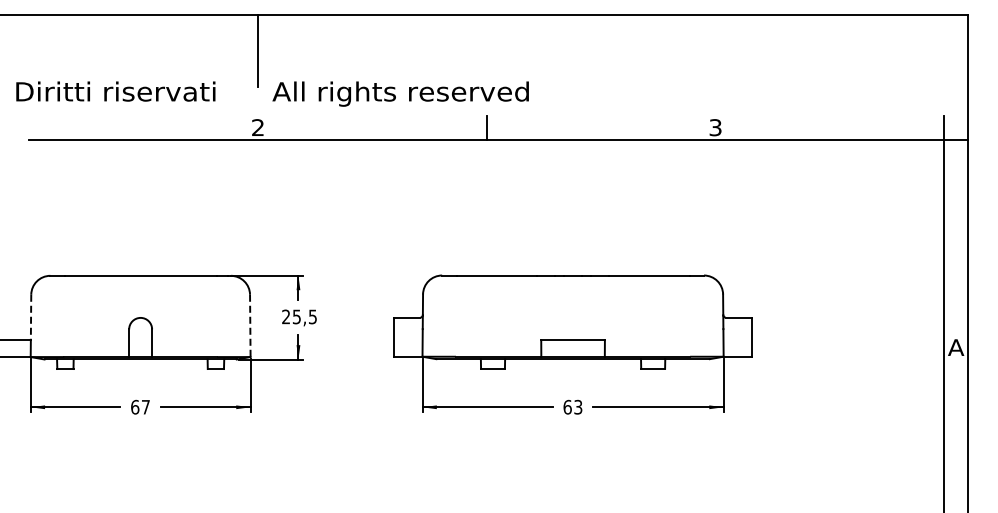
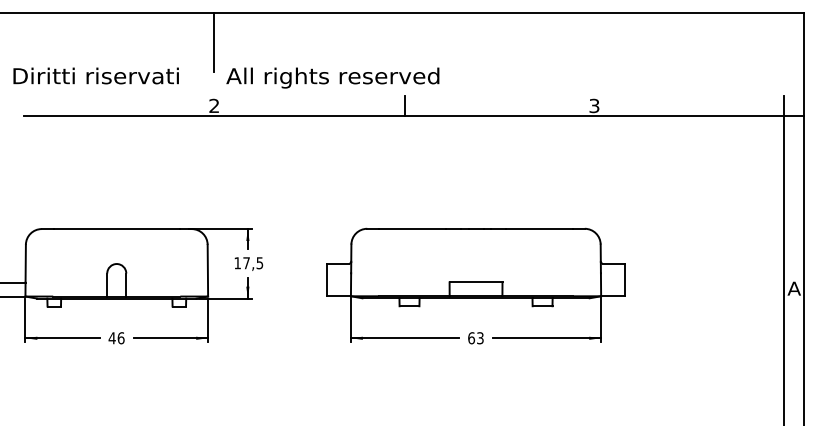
text: (291, 316) -> (242, 262), 25,5 -> 17,5
line: (31, 317) -> (26, 263), dashed -> solid
line: (250, 326) -> (208, 271), dashed -> solid
text: (140, 406) -> (116, 337), 67 -> 46

